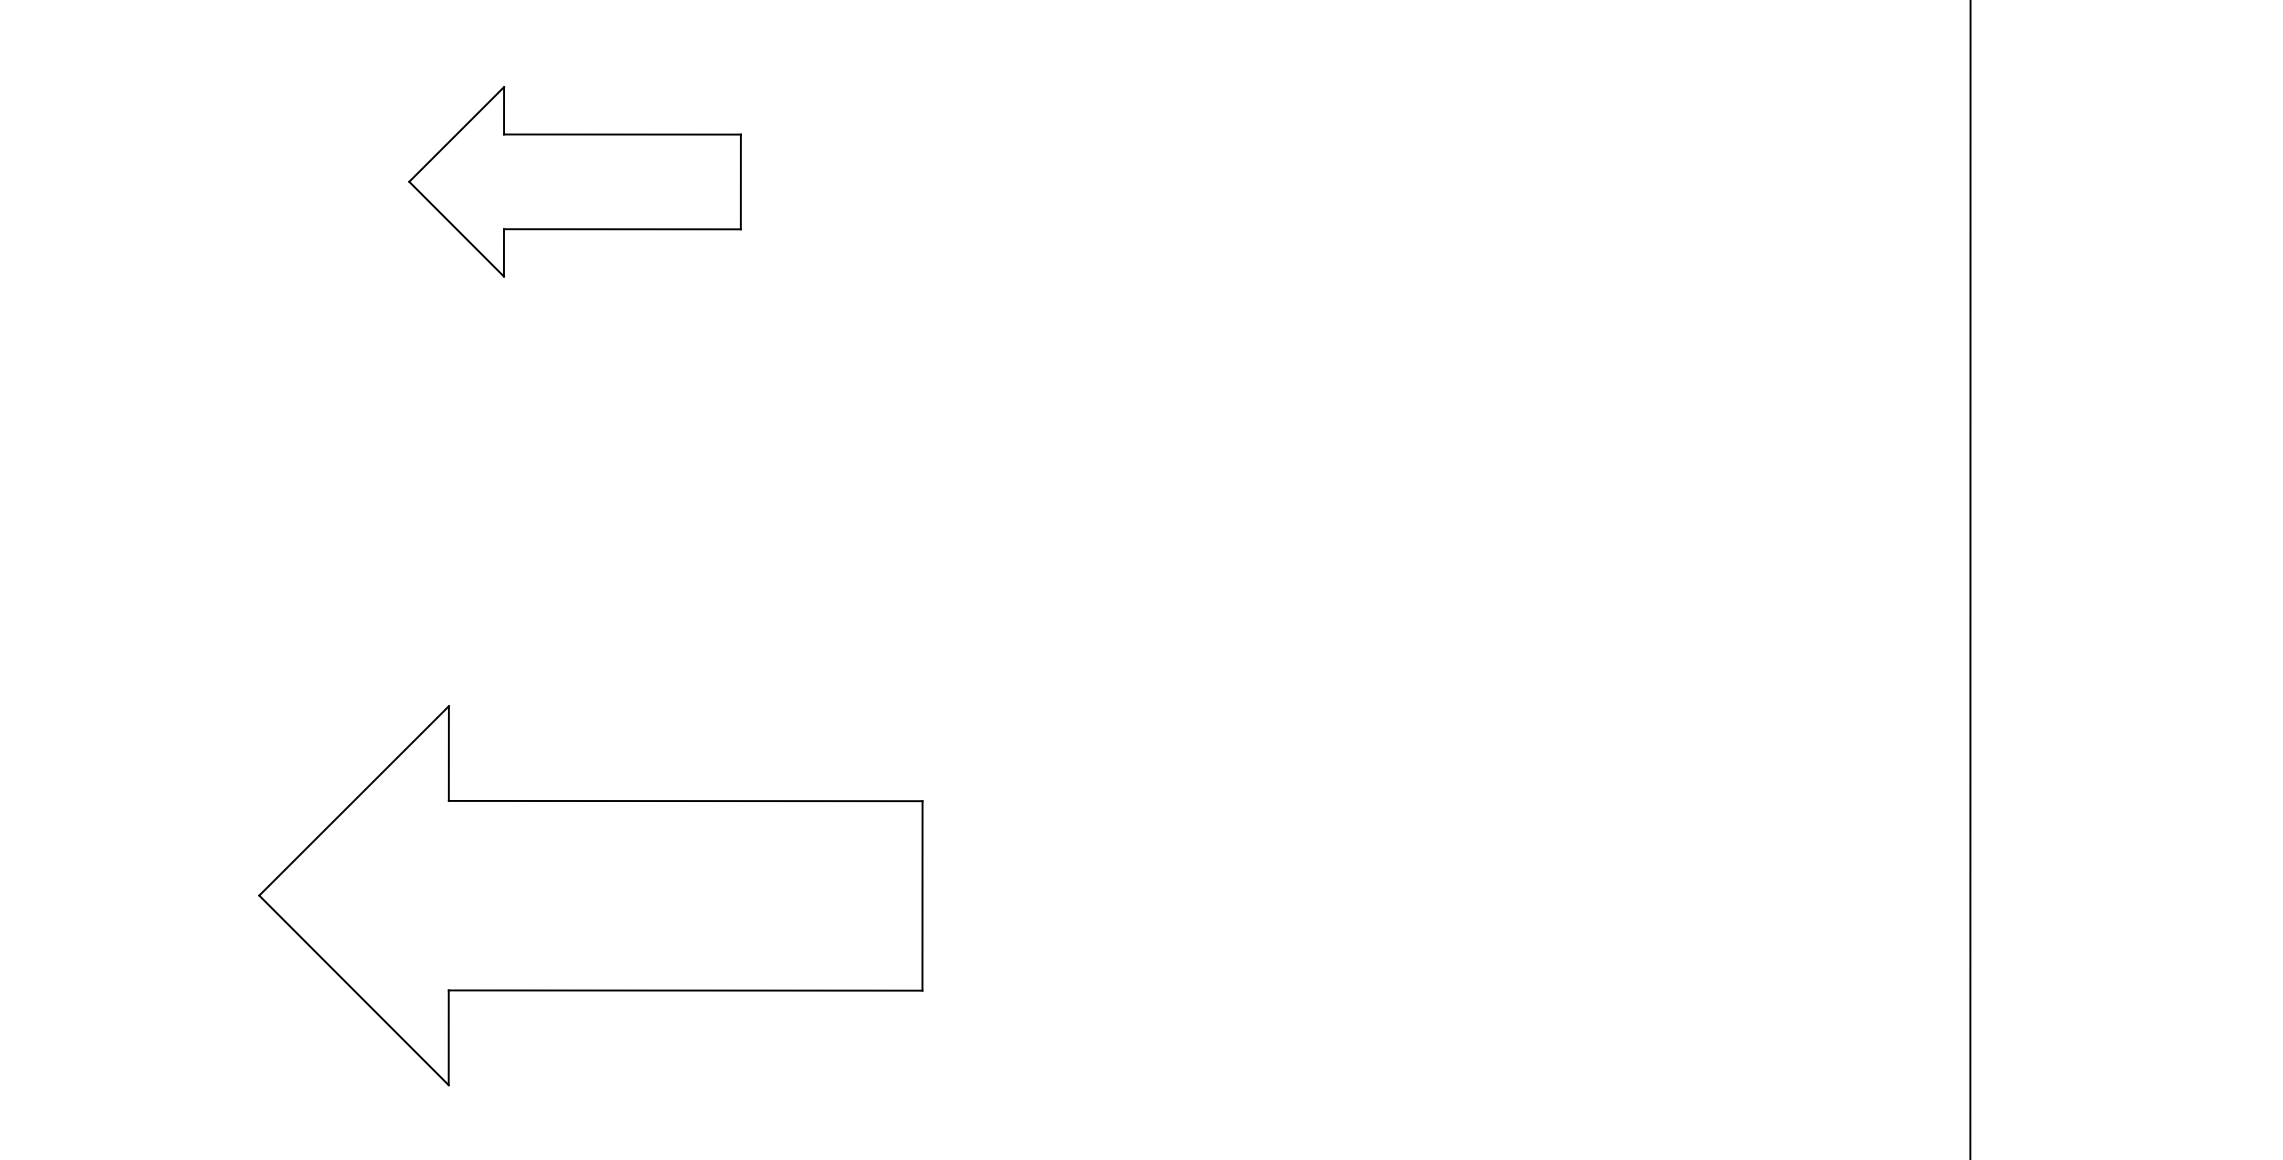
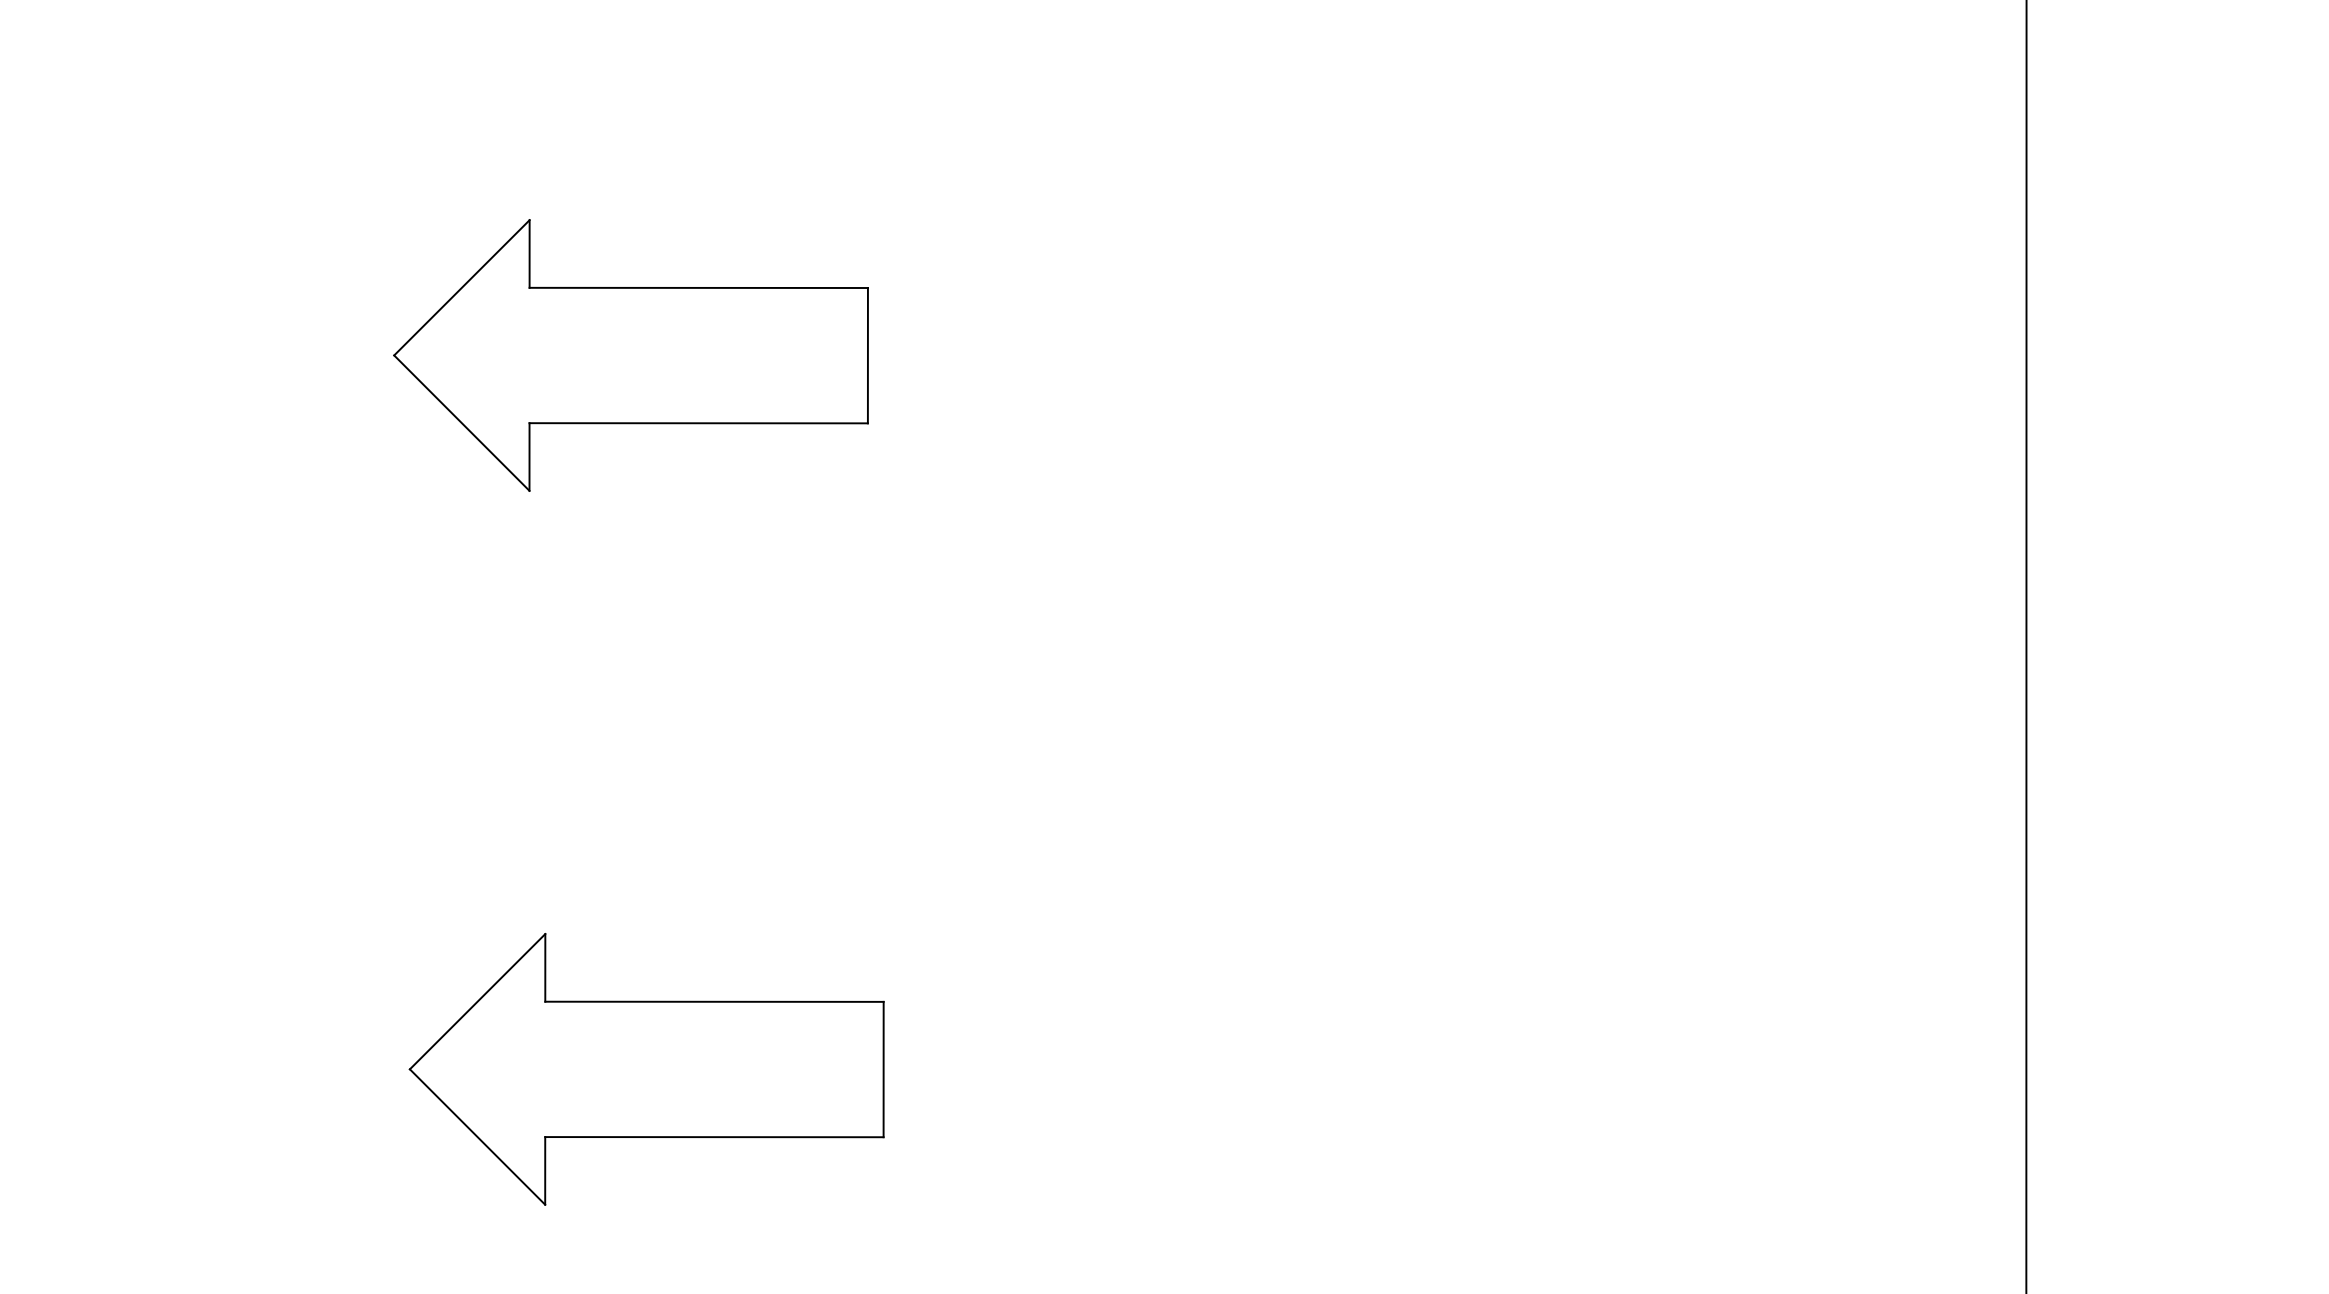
part: (574, 181) -> (630, 355), size x1.43
part: (590, 895) -> (646, 1069), size x0.71

